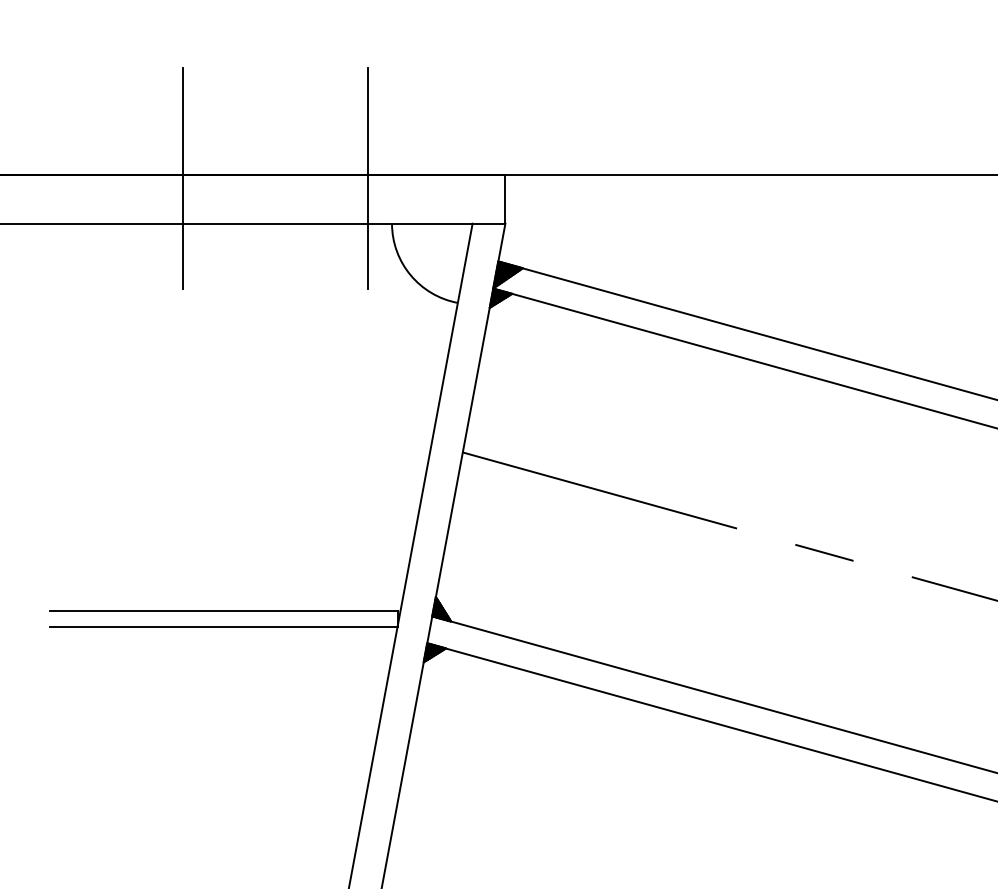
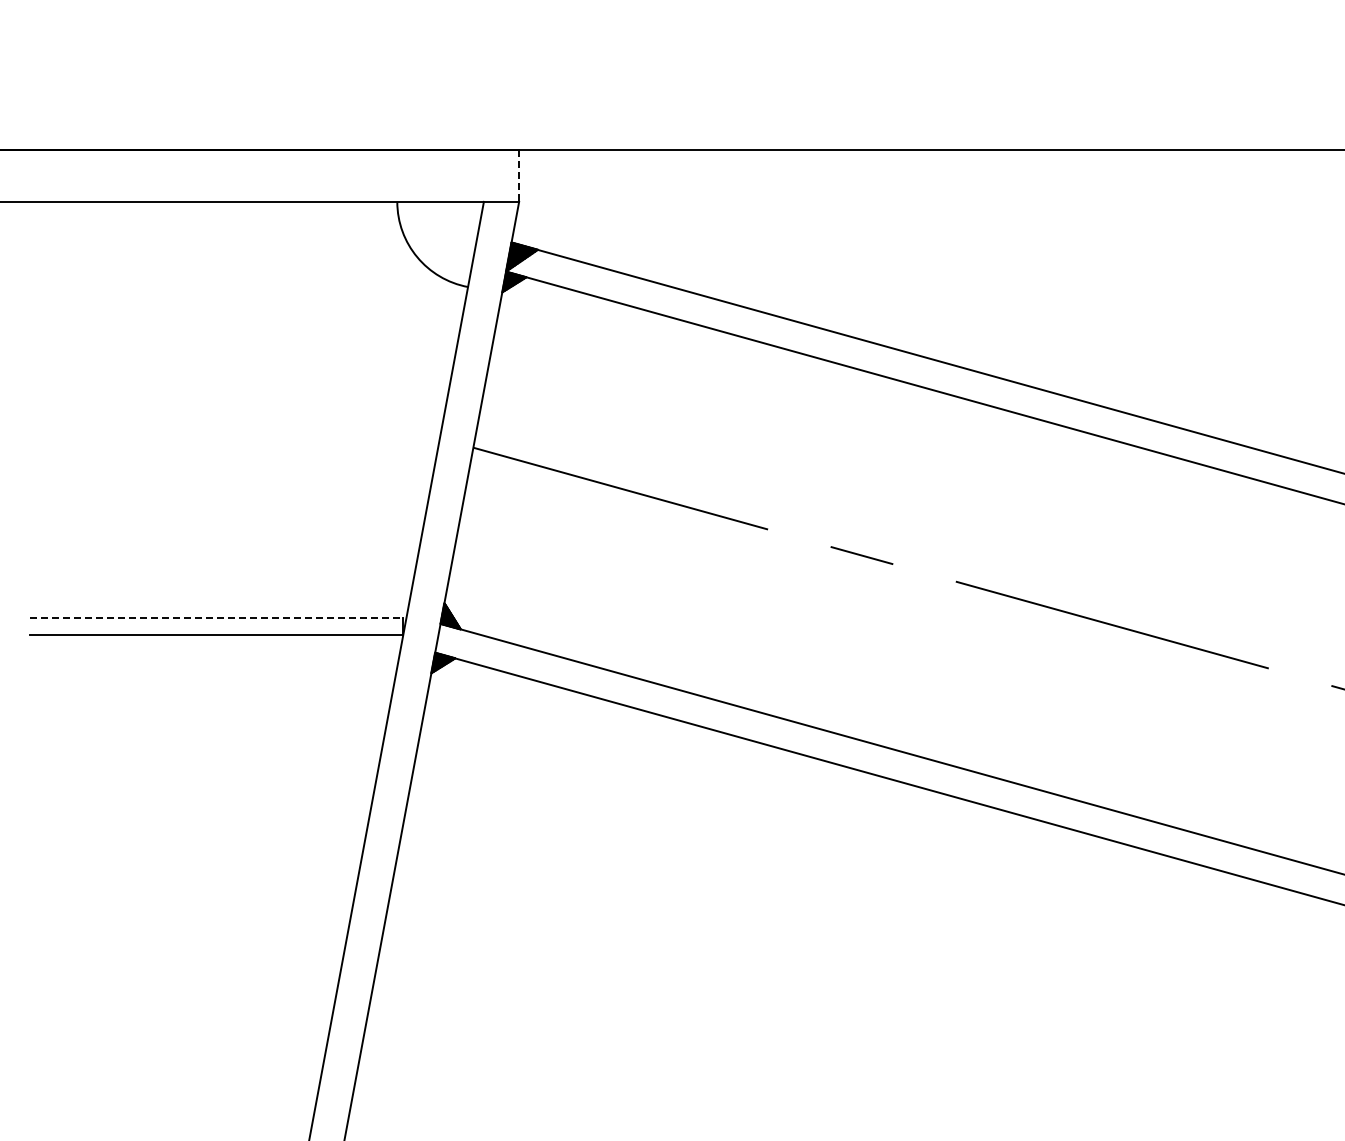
line: (182, 177) -> (172, 152), removed
line: (368, 177) -> (371, 152), removed
line: (505, 199) -> (519, 175), solid -> dashed
line: (223, 610) -> (216, 617), solid -> dashed

